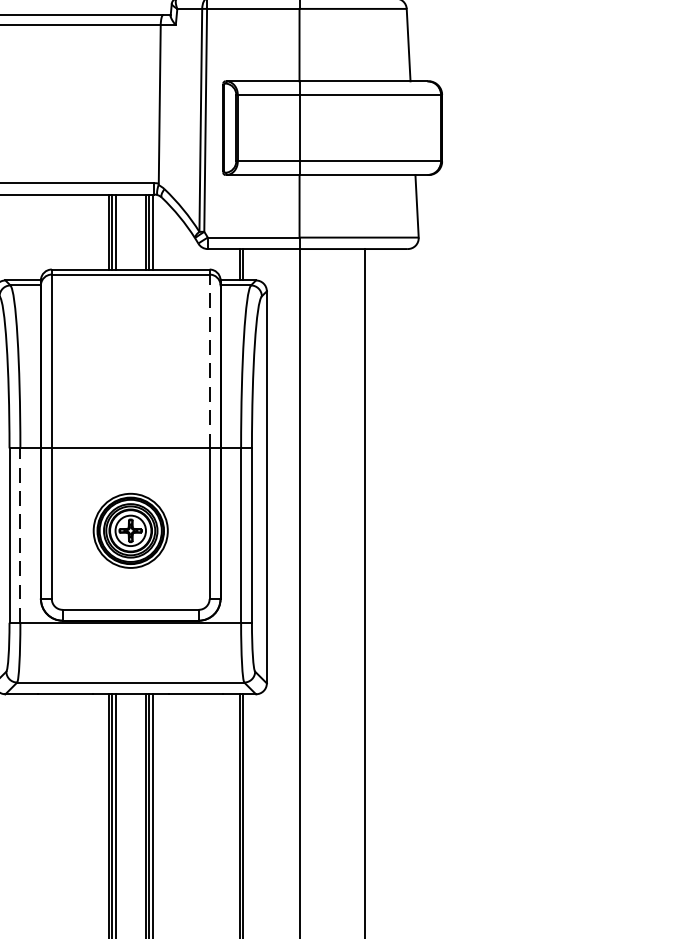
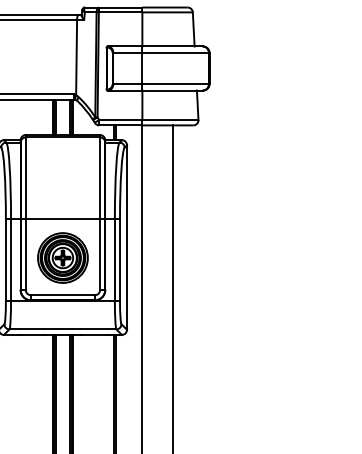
line: (210, 361) -> (100, 178), dashed -> solid
part: (129, 529) -> (62, 257), size x1.43
line: (21, 533) -> (11, 259), dashed -> solid

